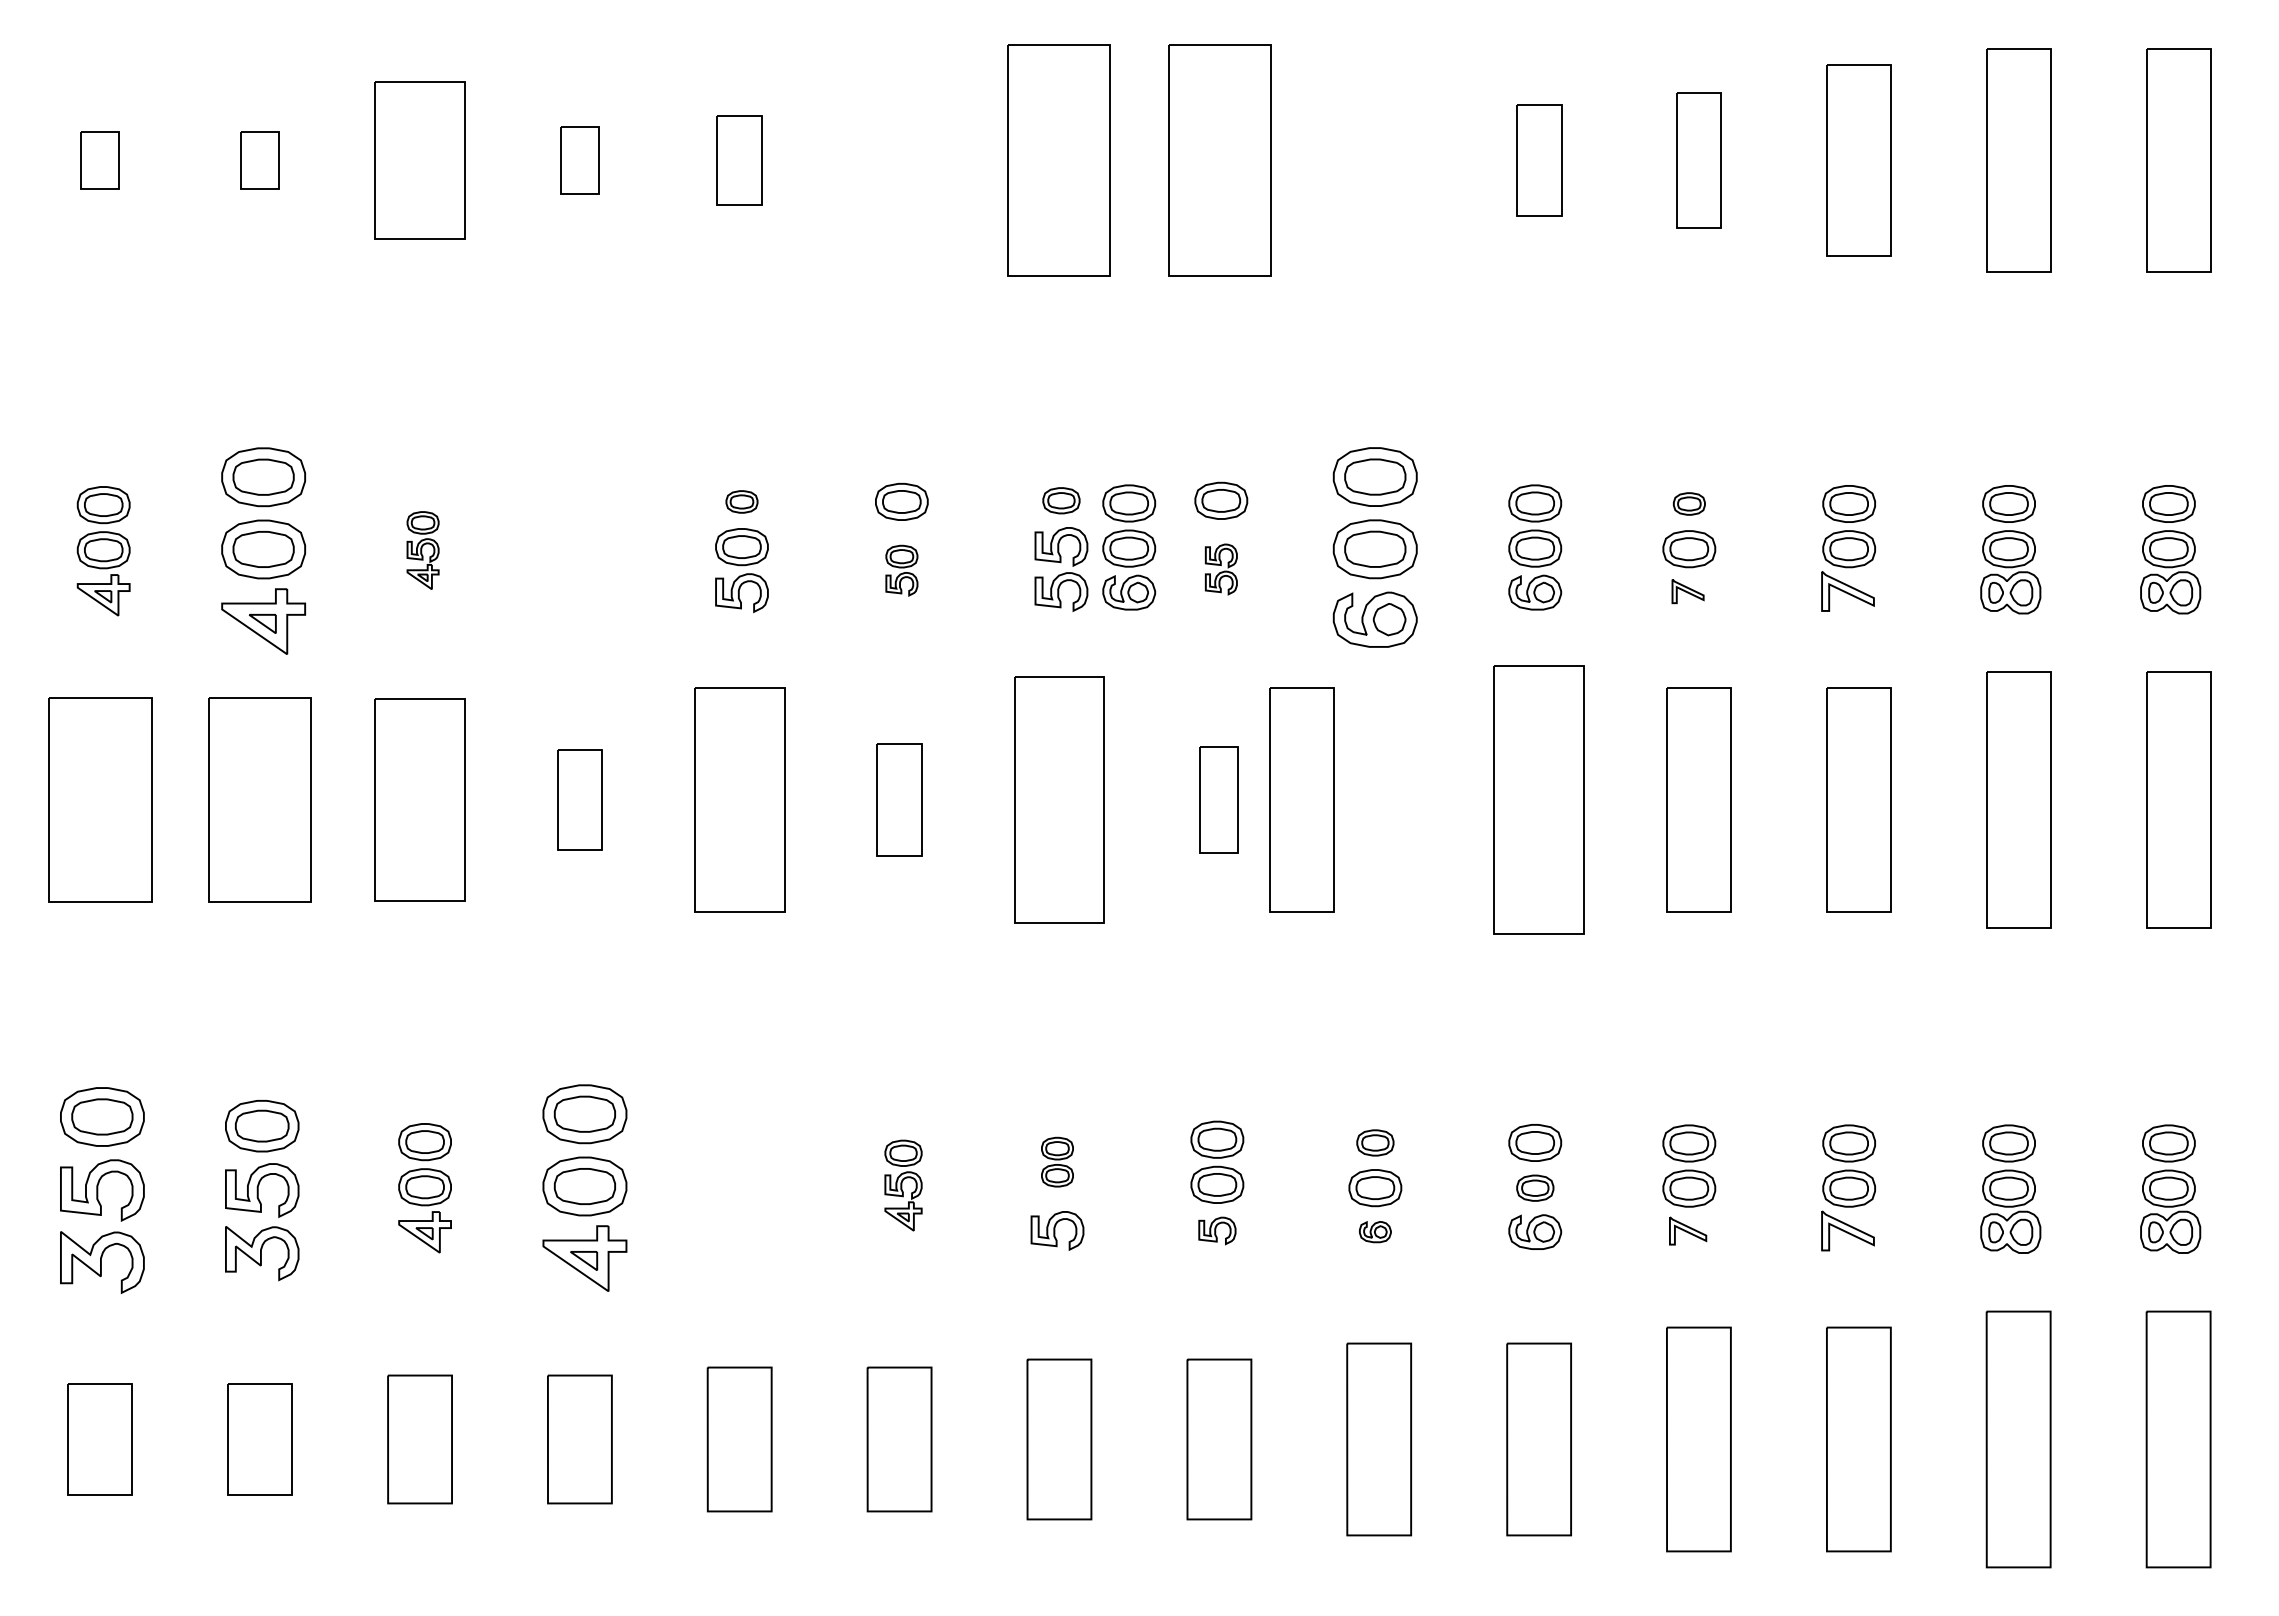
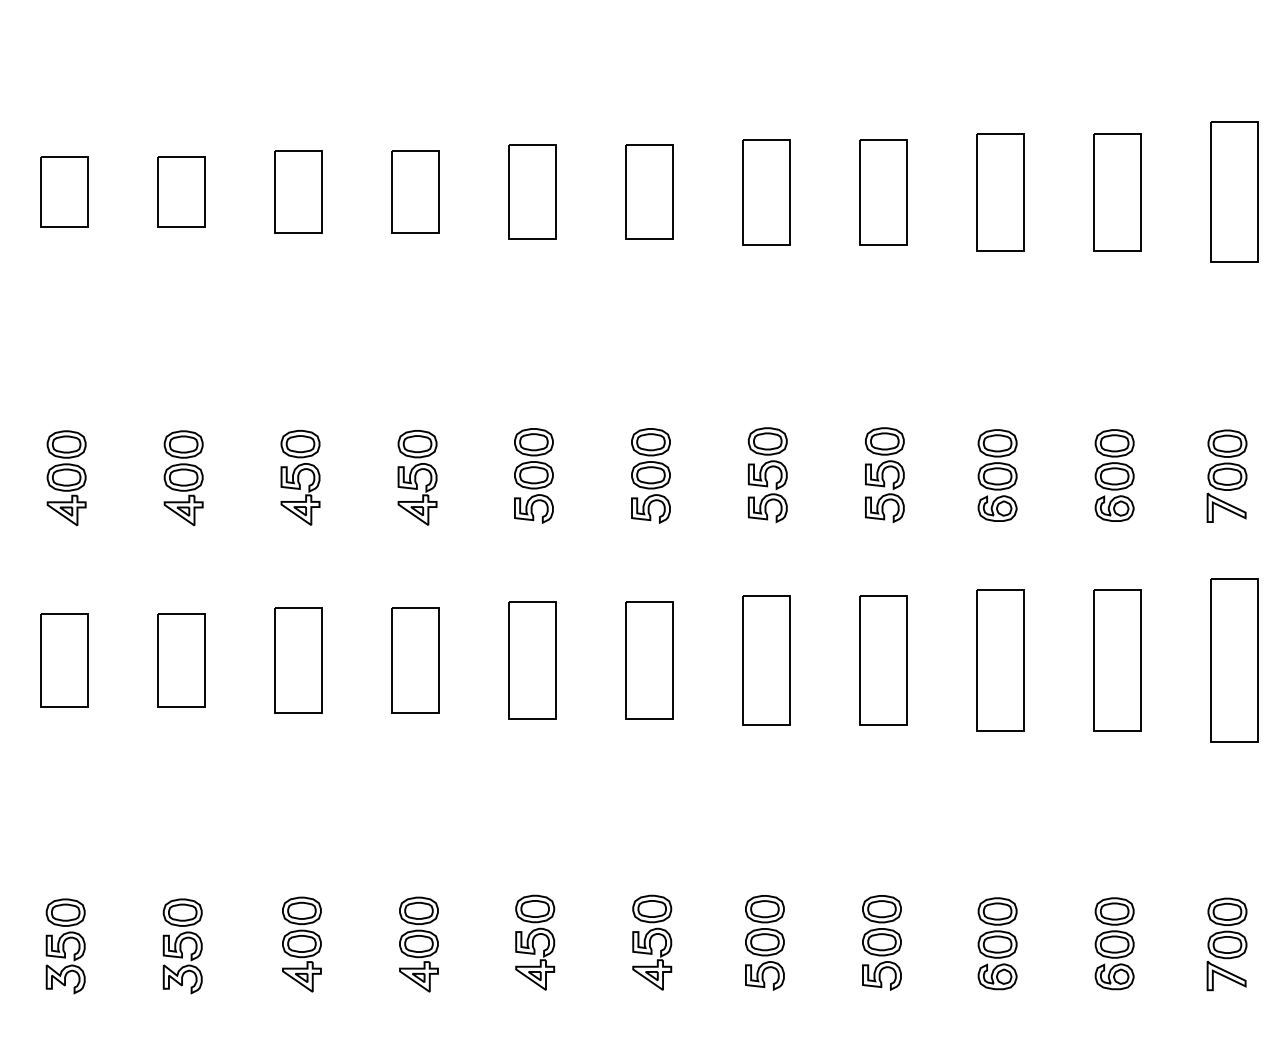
part: (99, 160) -> (63, 192), size x1.67
part: (259, 160) -> (180, 192), size x1.67
part: (419, 160) -> (297, 192), size x0.71
part: (579, 160) -> (414, 192), size x1.67
part: (739, 160) -> (532, 192), size x1.43
part: (899, 160) -> (649, 192), added
part: (1059, 160) -> (766, 192), size x0.62
part: (1218, 160) -> (882, 192), size x0.62
part: (1378, 160) -> (999, 192), added
part: (1538, 160) -> (1117, 192), size x1.43
part: (1698, 160) -> (1234, 192), size x1.43
part: (1061, 500) -> (767, 441), size x1.43
part: (741, 501) -> (533, 441), size x1.67
part: (1689, 503) -> (1227, 443), size x1.67
part: (1129, 547) -> (817, 475), removed
part: (1375, 547) -> (997, 475), size x0.62
part: (422, 550) -> (300, 477), size x1.67
part: (582, 550) -> (417, 477), added
part: (263, 551) -> (183, 478), size x0.62
part: (1221, 569) -> (884, 491), size x1.67
part: (901, 570) -> (650, 492), size x1.67
part: (1687, 591) -> (1226, 507), size x1.67
part: (99, 799) -> (63, 660), size x0.62
part: (259, 799) -> (180, 660), size x0.62
part: (419, 799) -> (297, 660), size x0.71
part: (579, 799) -> (414, 660), size x1.43
part: (739, 799) -> (532, 660), size x0.71
part: (899, 799) -> (649, 660), size x1.43
part: (1059, 799) -> (766, 660), size x0.71
part: (1218, 799) -> (882, 660), size x1.67
part: (1301, 799) -> (943, 660), removed
part: (1378, 799) -> (999, 660), added
part: (1538, 799) -> (1117, 660), size x0.71
part: (1375, 1142) -> (997, 911), size x1.43
part: (1057, 1161) -> (764, 925), size x1.67
part: (743, 1185) -> (535, 942), added
part: (903, 1185) -> (652, 942), size x1.43
part: (584, 1188) -> (418, 944), size x0.62
part: (1535, 1188) -> (1114, 944), size x1.43
part: (102, 1190) -> (65, 946), size x0.62
part: (262, 1190) -> (182, 946), size x0.71
part: (1217, 1230) -> (882, 975), size x1.43
part: (1687, 1230) -> (1226, 975), size x1.43
part: (1375, 1231) -> (997, 976), size x1.67

